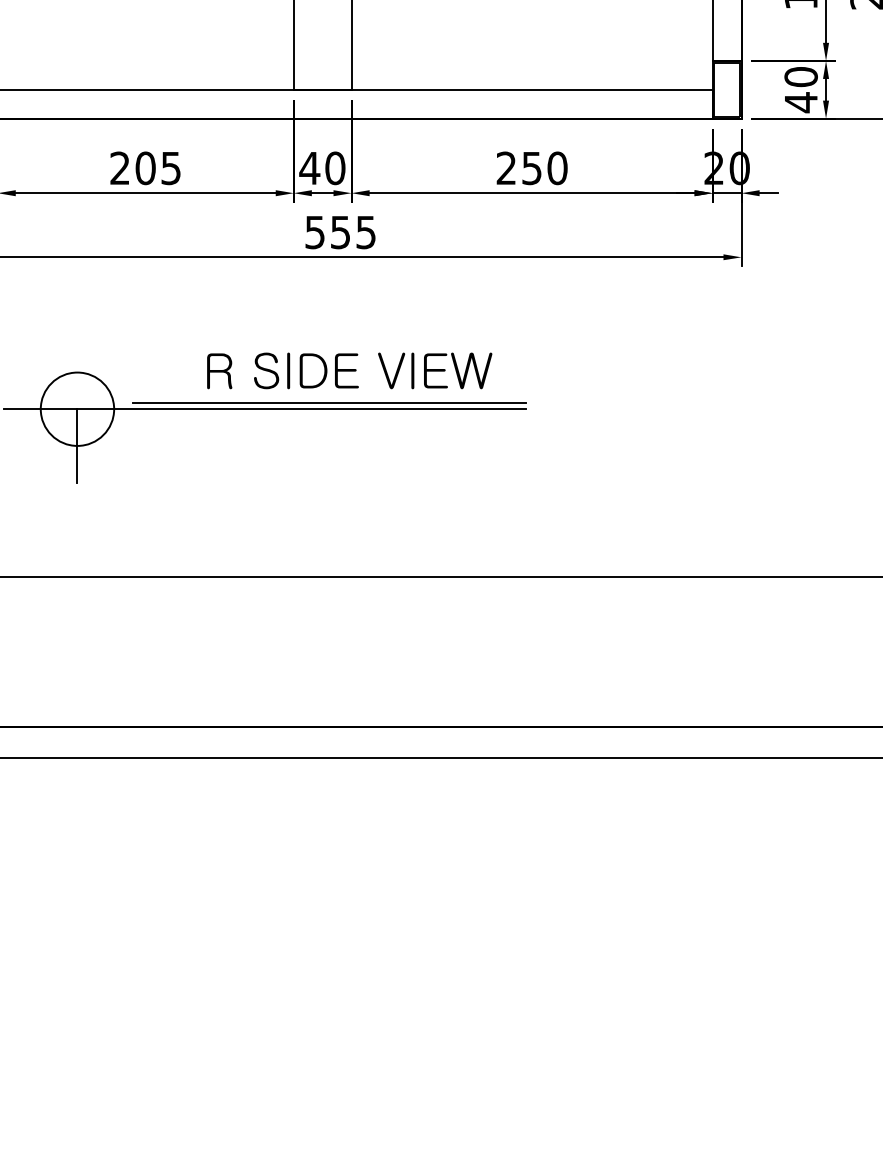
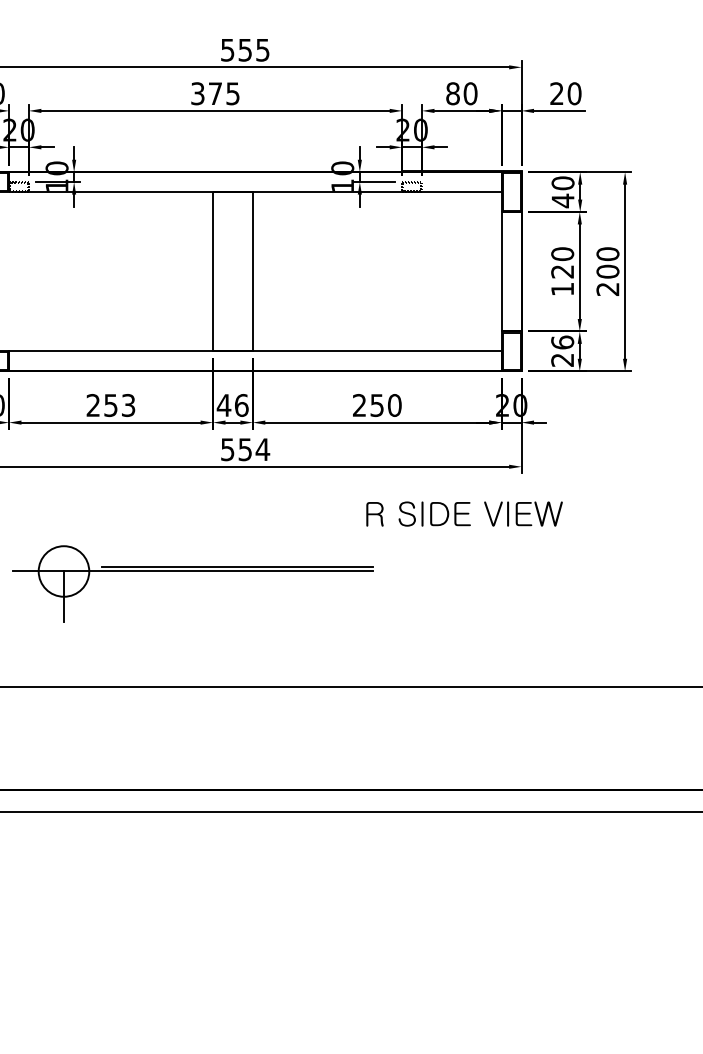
text: (800, 89) -> (562, 351), 40 -> 26
text: (158, 168) -> (119, 405), 205 -> 253
text: (335, 168) -> (241, 405), 40 -> 46
text: (365, 232) -> (262, 449), 555 -> 554
text: (349, 370) -> (464, 513), moved

